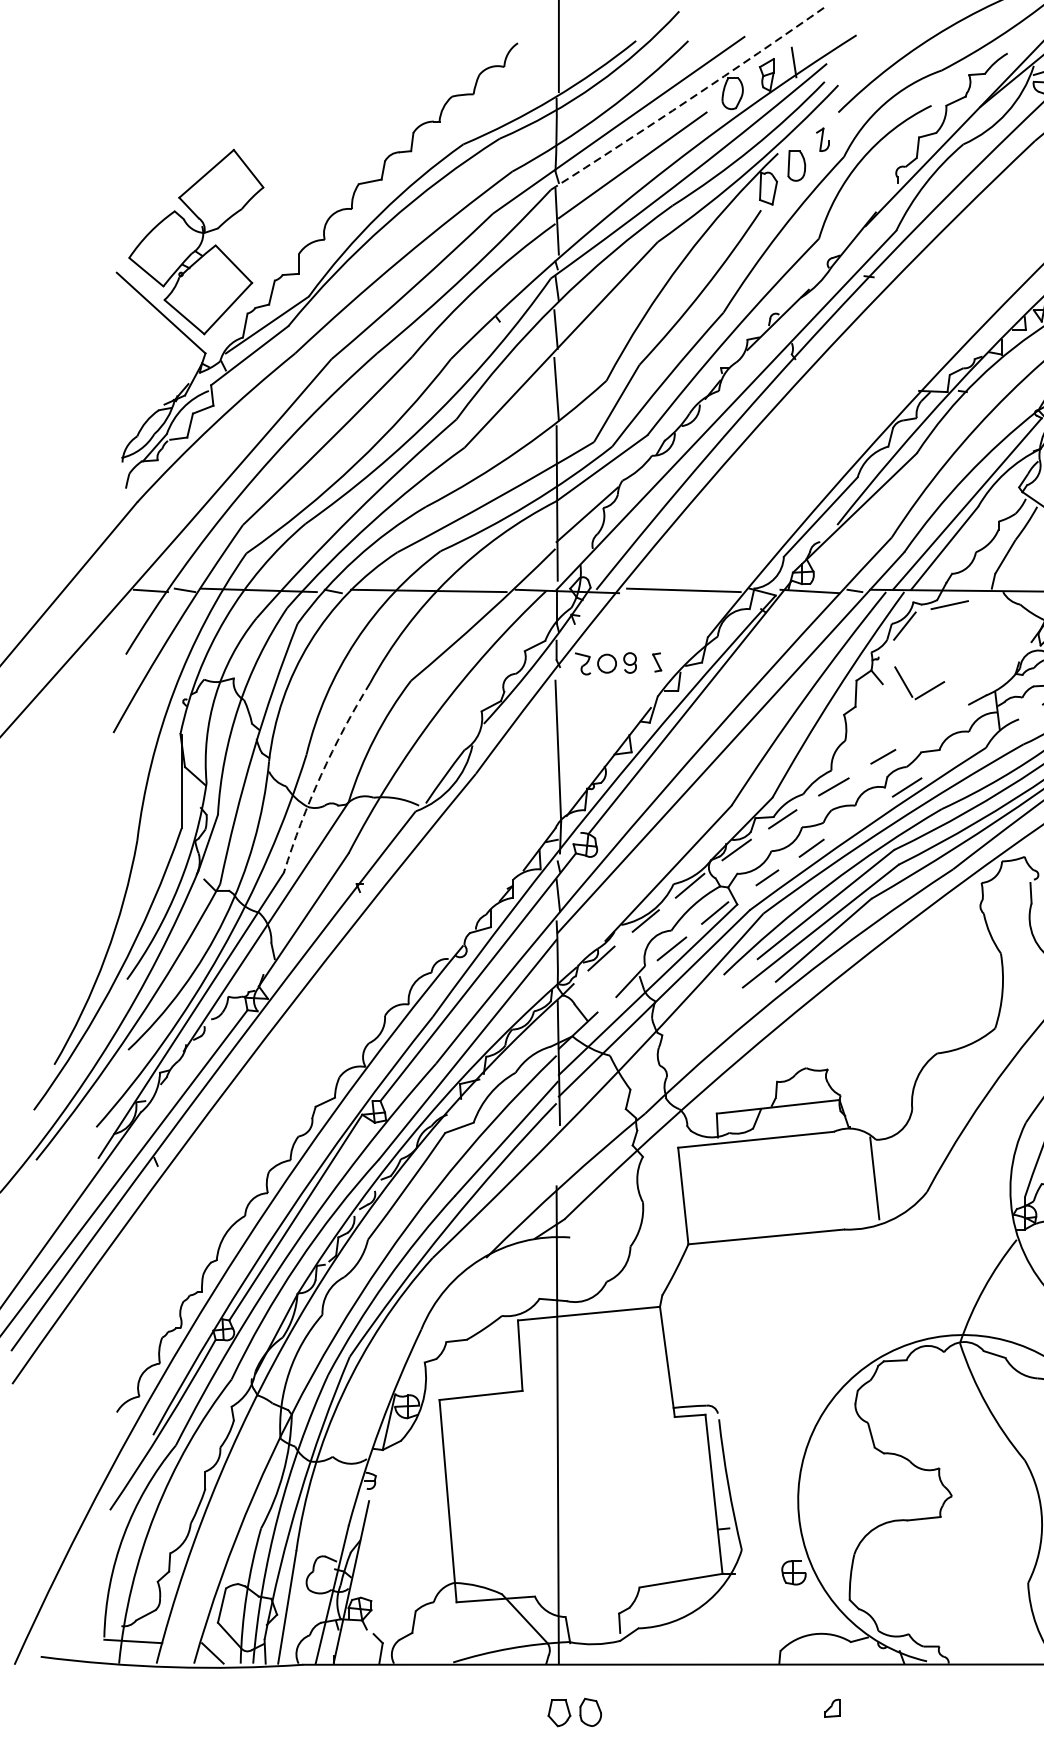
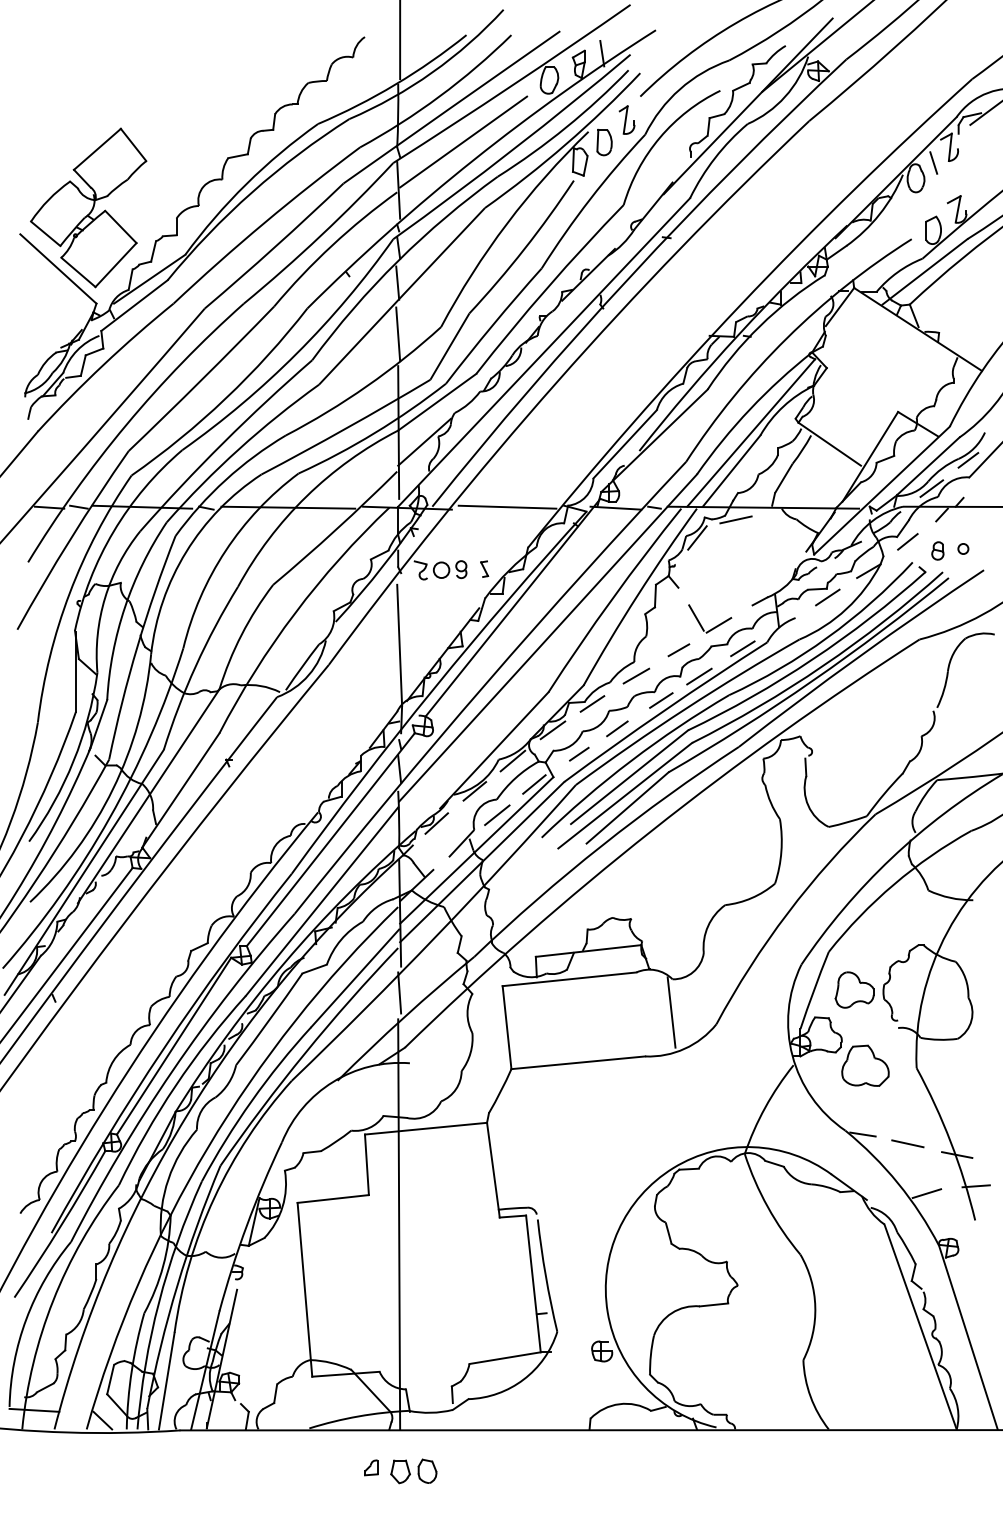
arc: (689, 99) -> (512, 85), dashed -> solid
part: (822, 139) -> (626, 119), size x1.43
part: (924, 691) -> (714, 626), moved
line: (957, 754) -> (742, 648), added
arc: (320, 775) -> (195, 666), dashed -> solid
line: (863, 815) -> (661, 700), added
line: (558, 1155) -> (399, 992), added
part: (832, 1707) -> (371, 1467), moved

